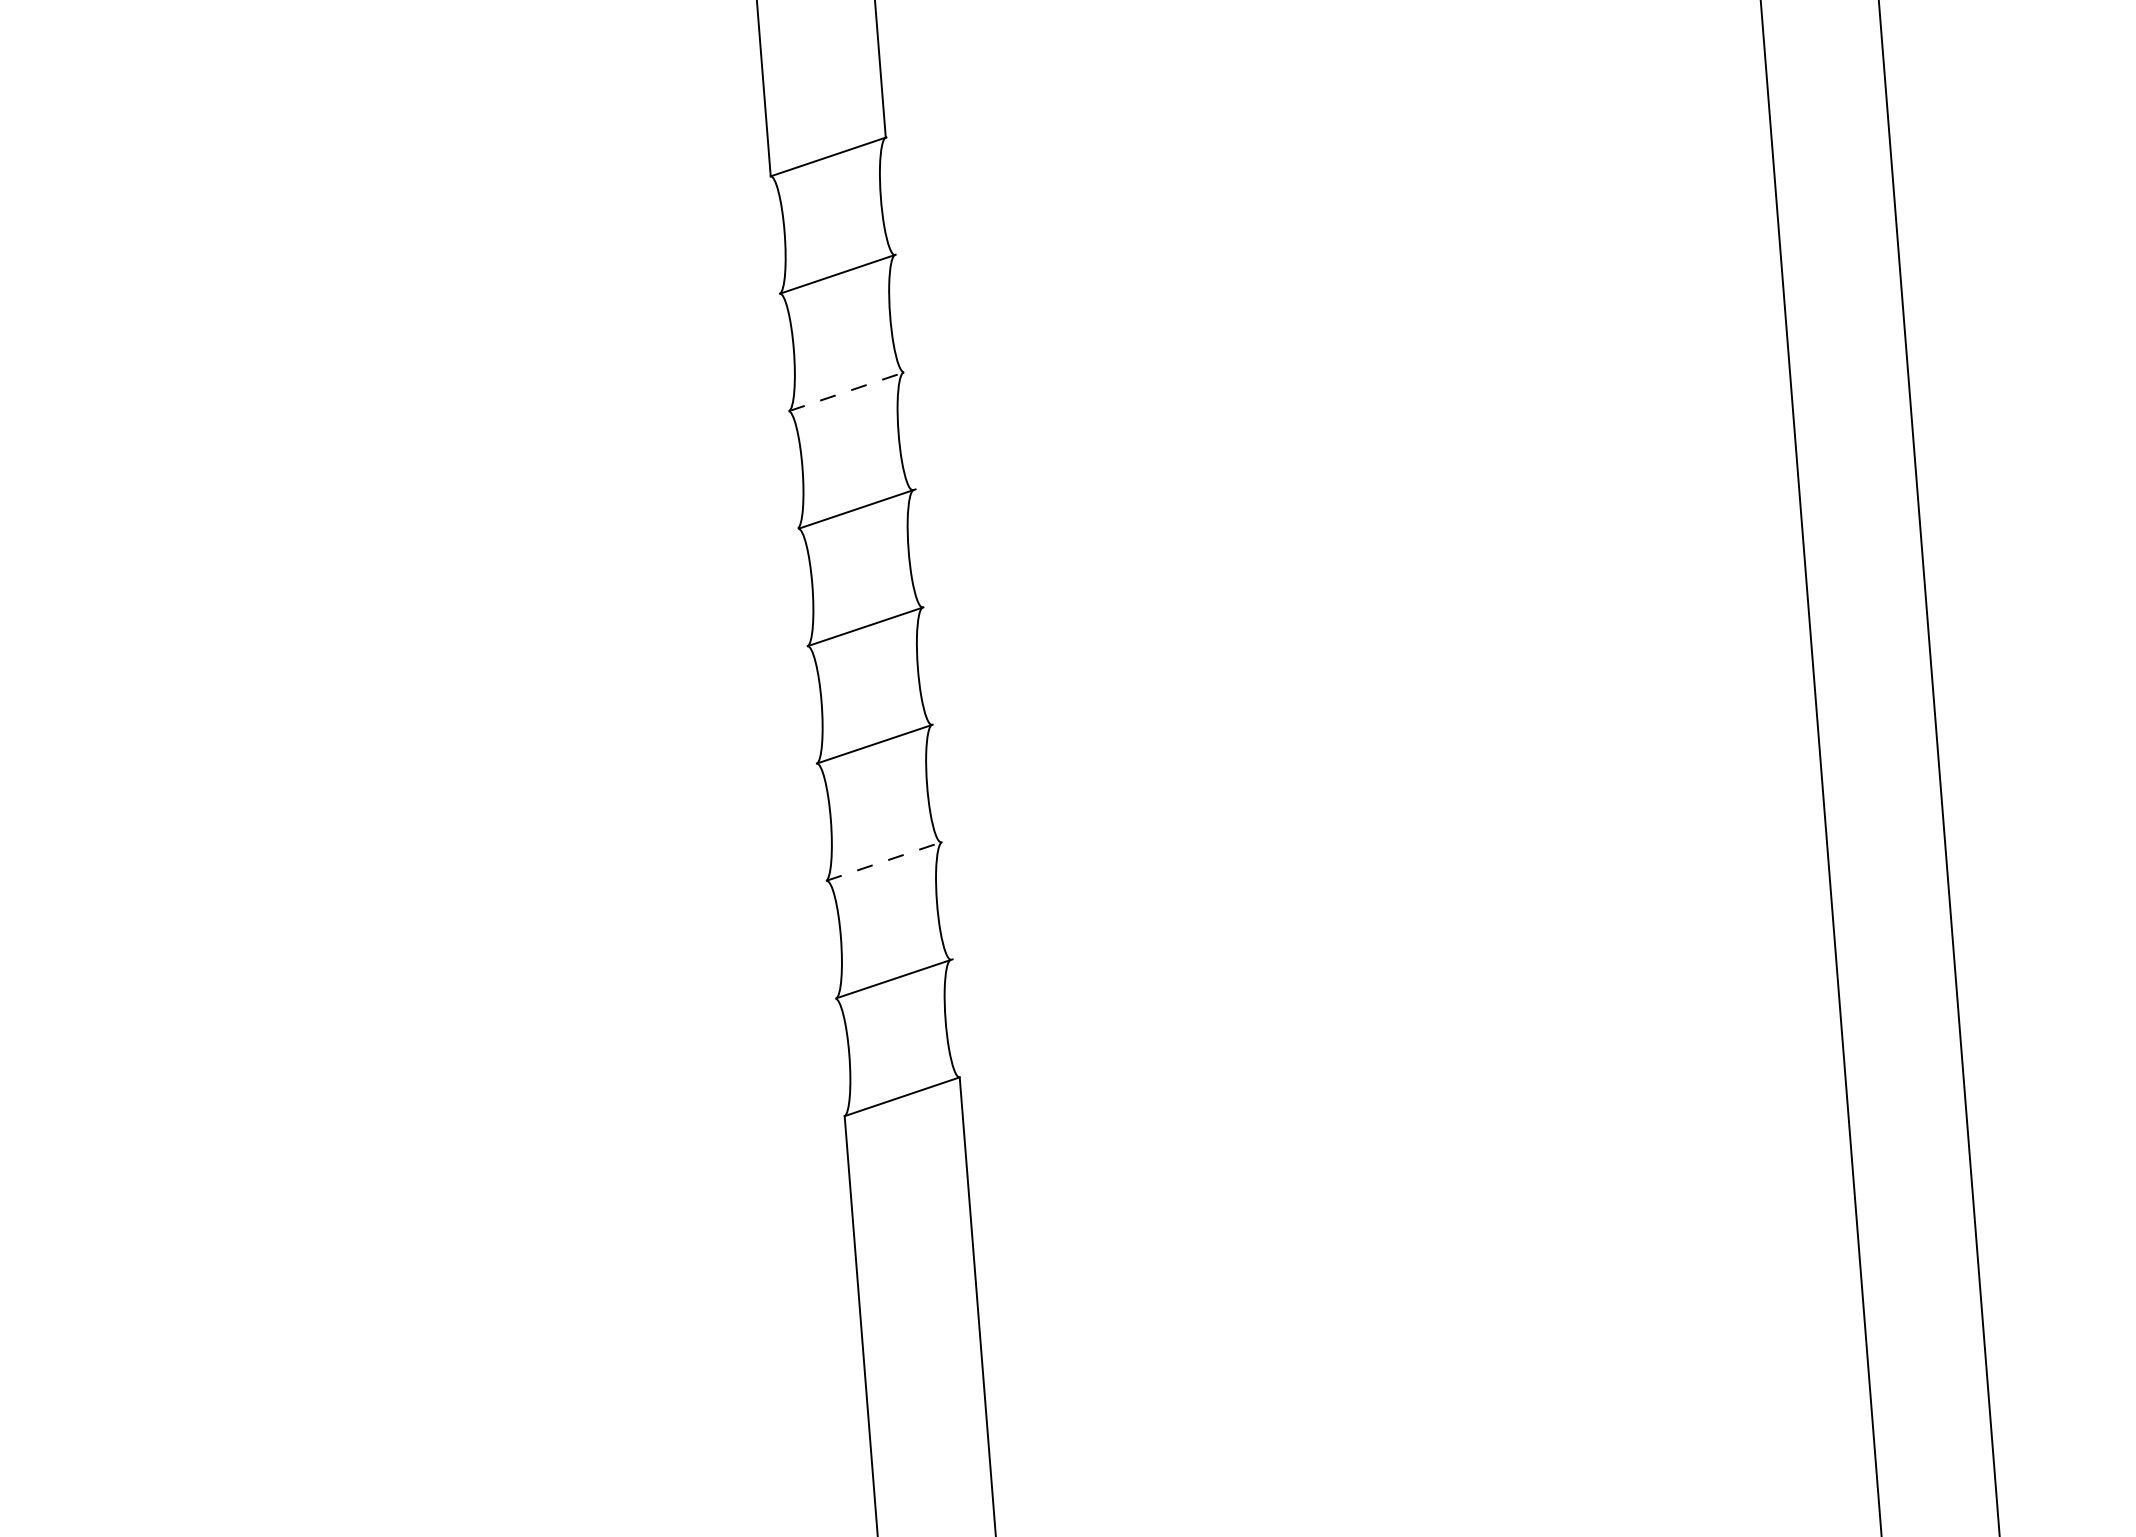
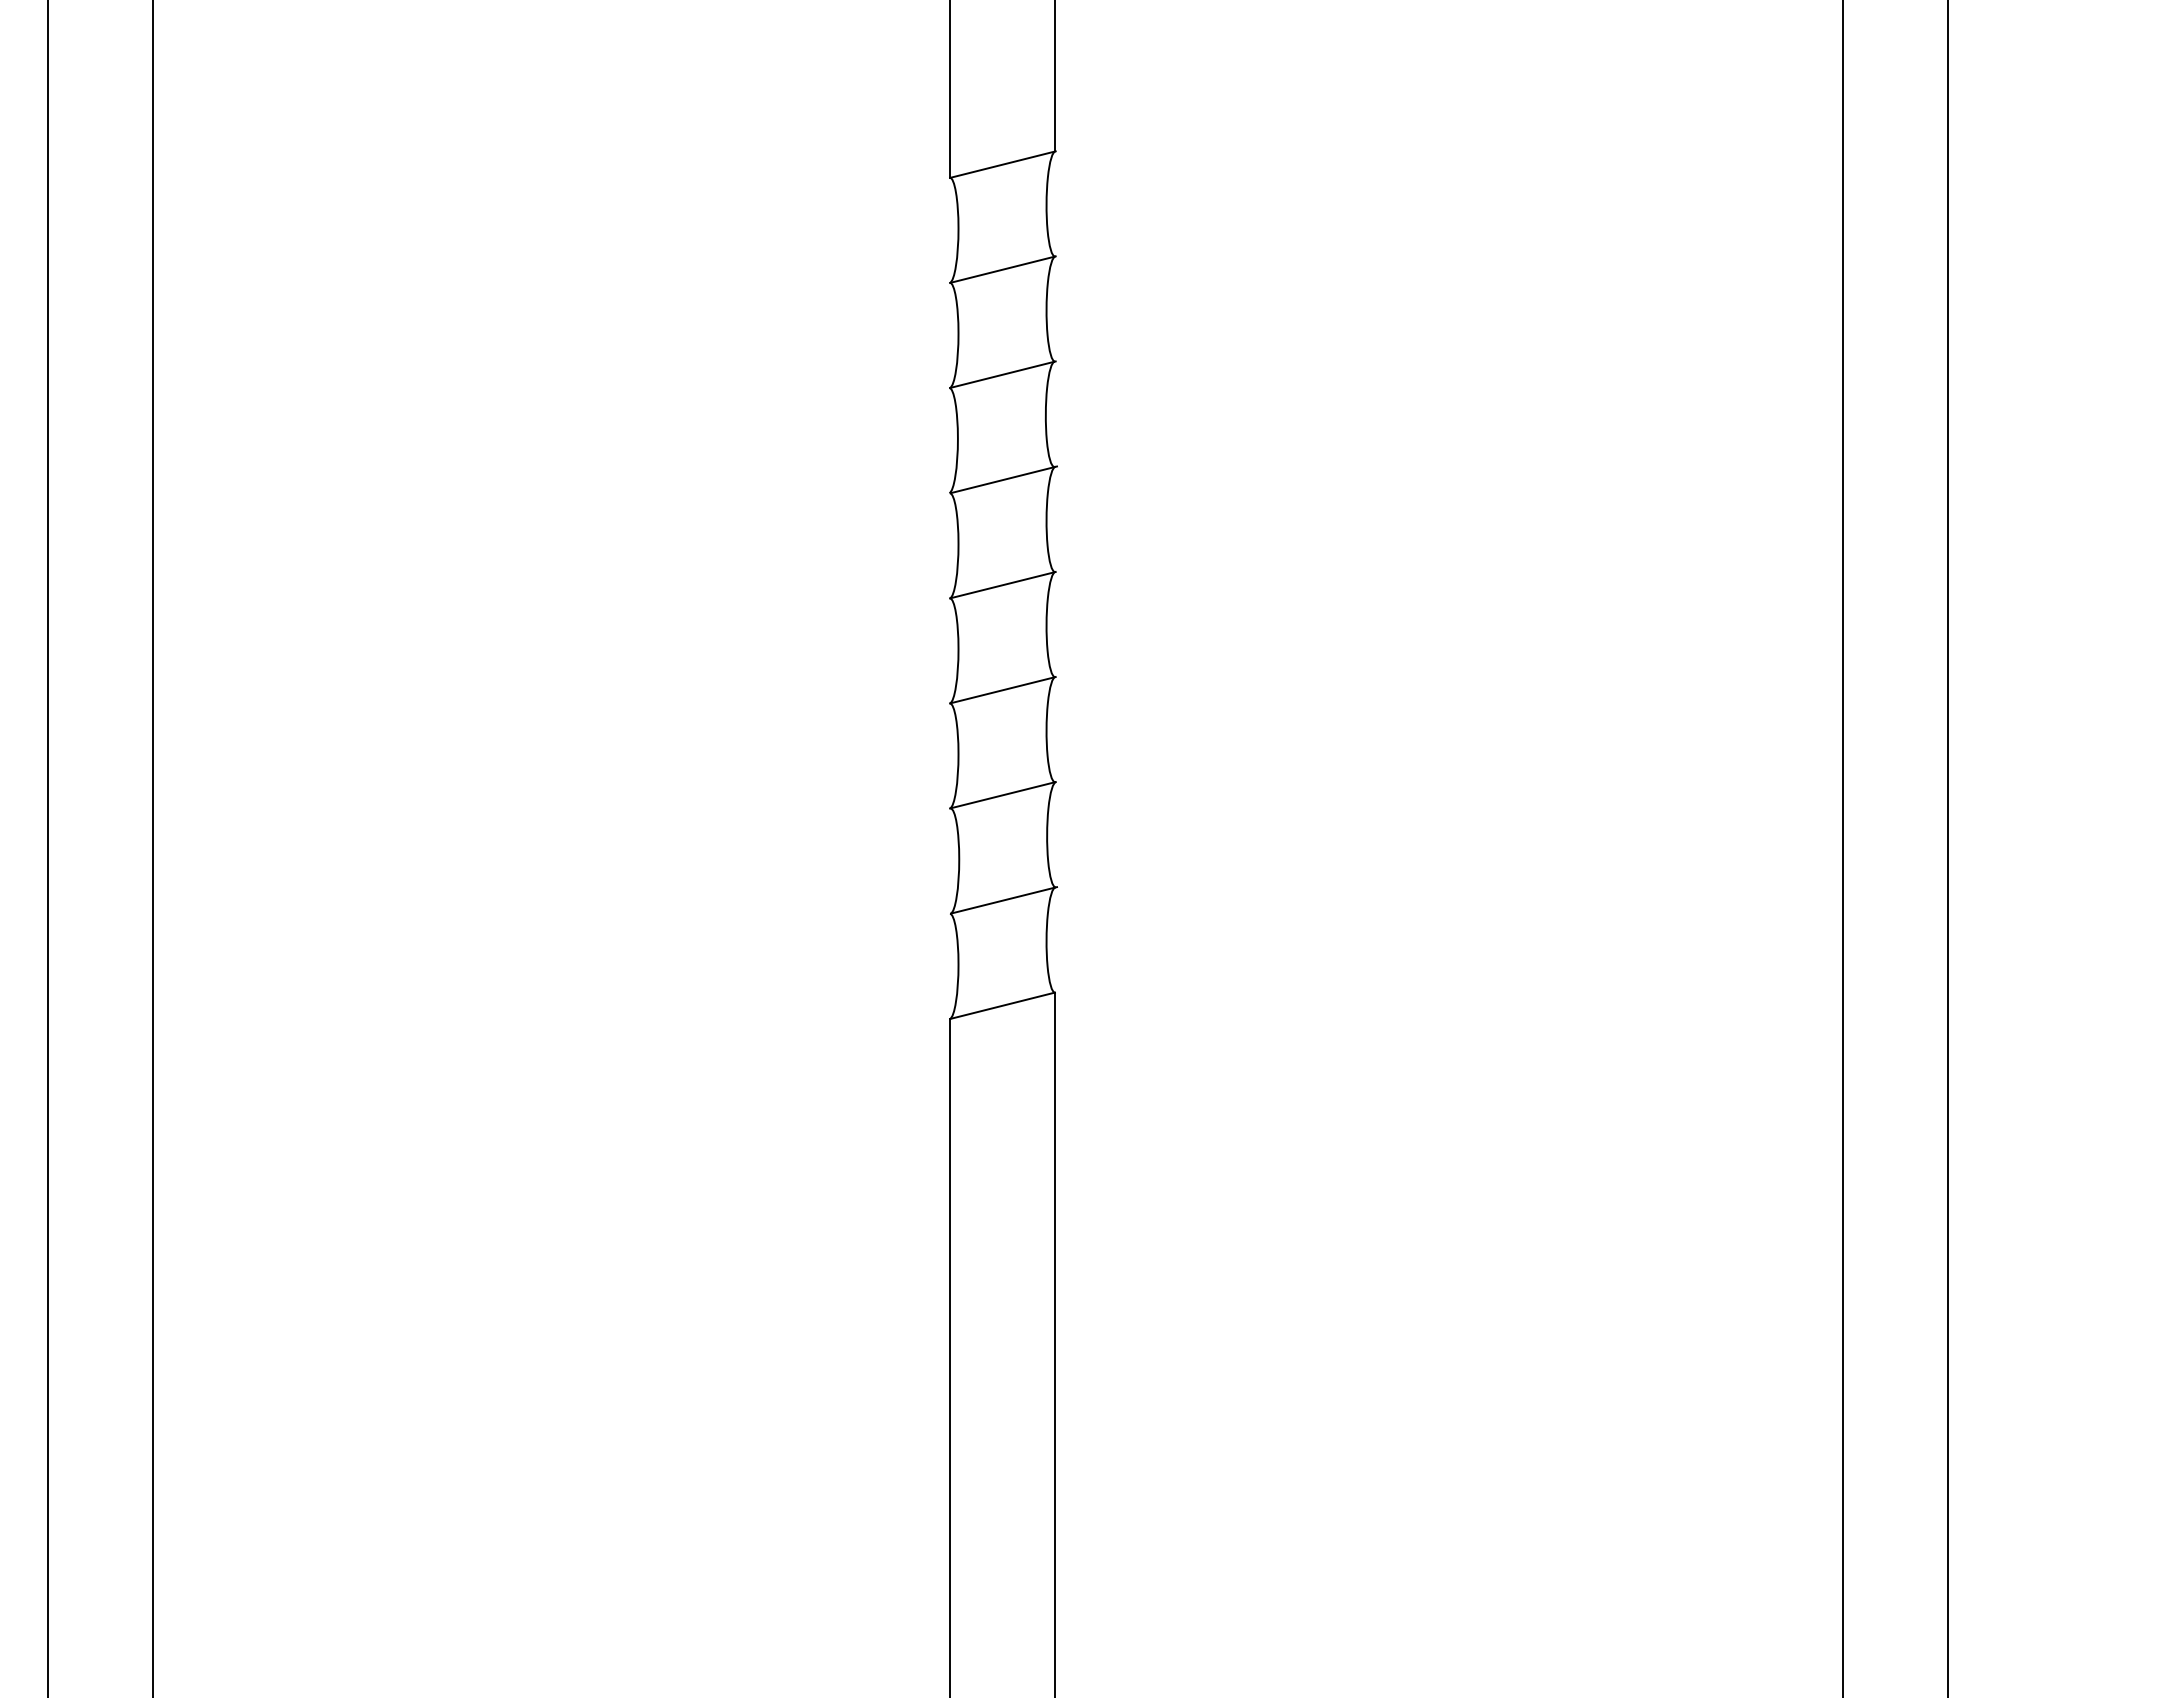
line: (847, 391) -> (1003, 374), dashed -> solid
line: (884, 861) -> (1003, 795), dashed -> solid

